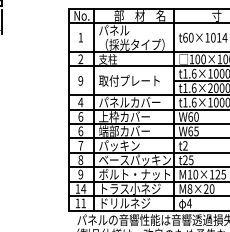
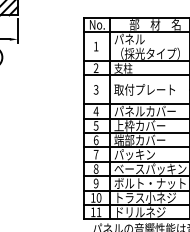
text: (80, 80) -> (95, 89), 9 -> 3
text: (80, 116) -> (95, 125), 6 -> 5
text: (83, 188) -> (98, 197), 14 -> 10

